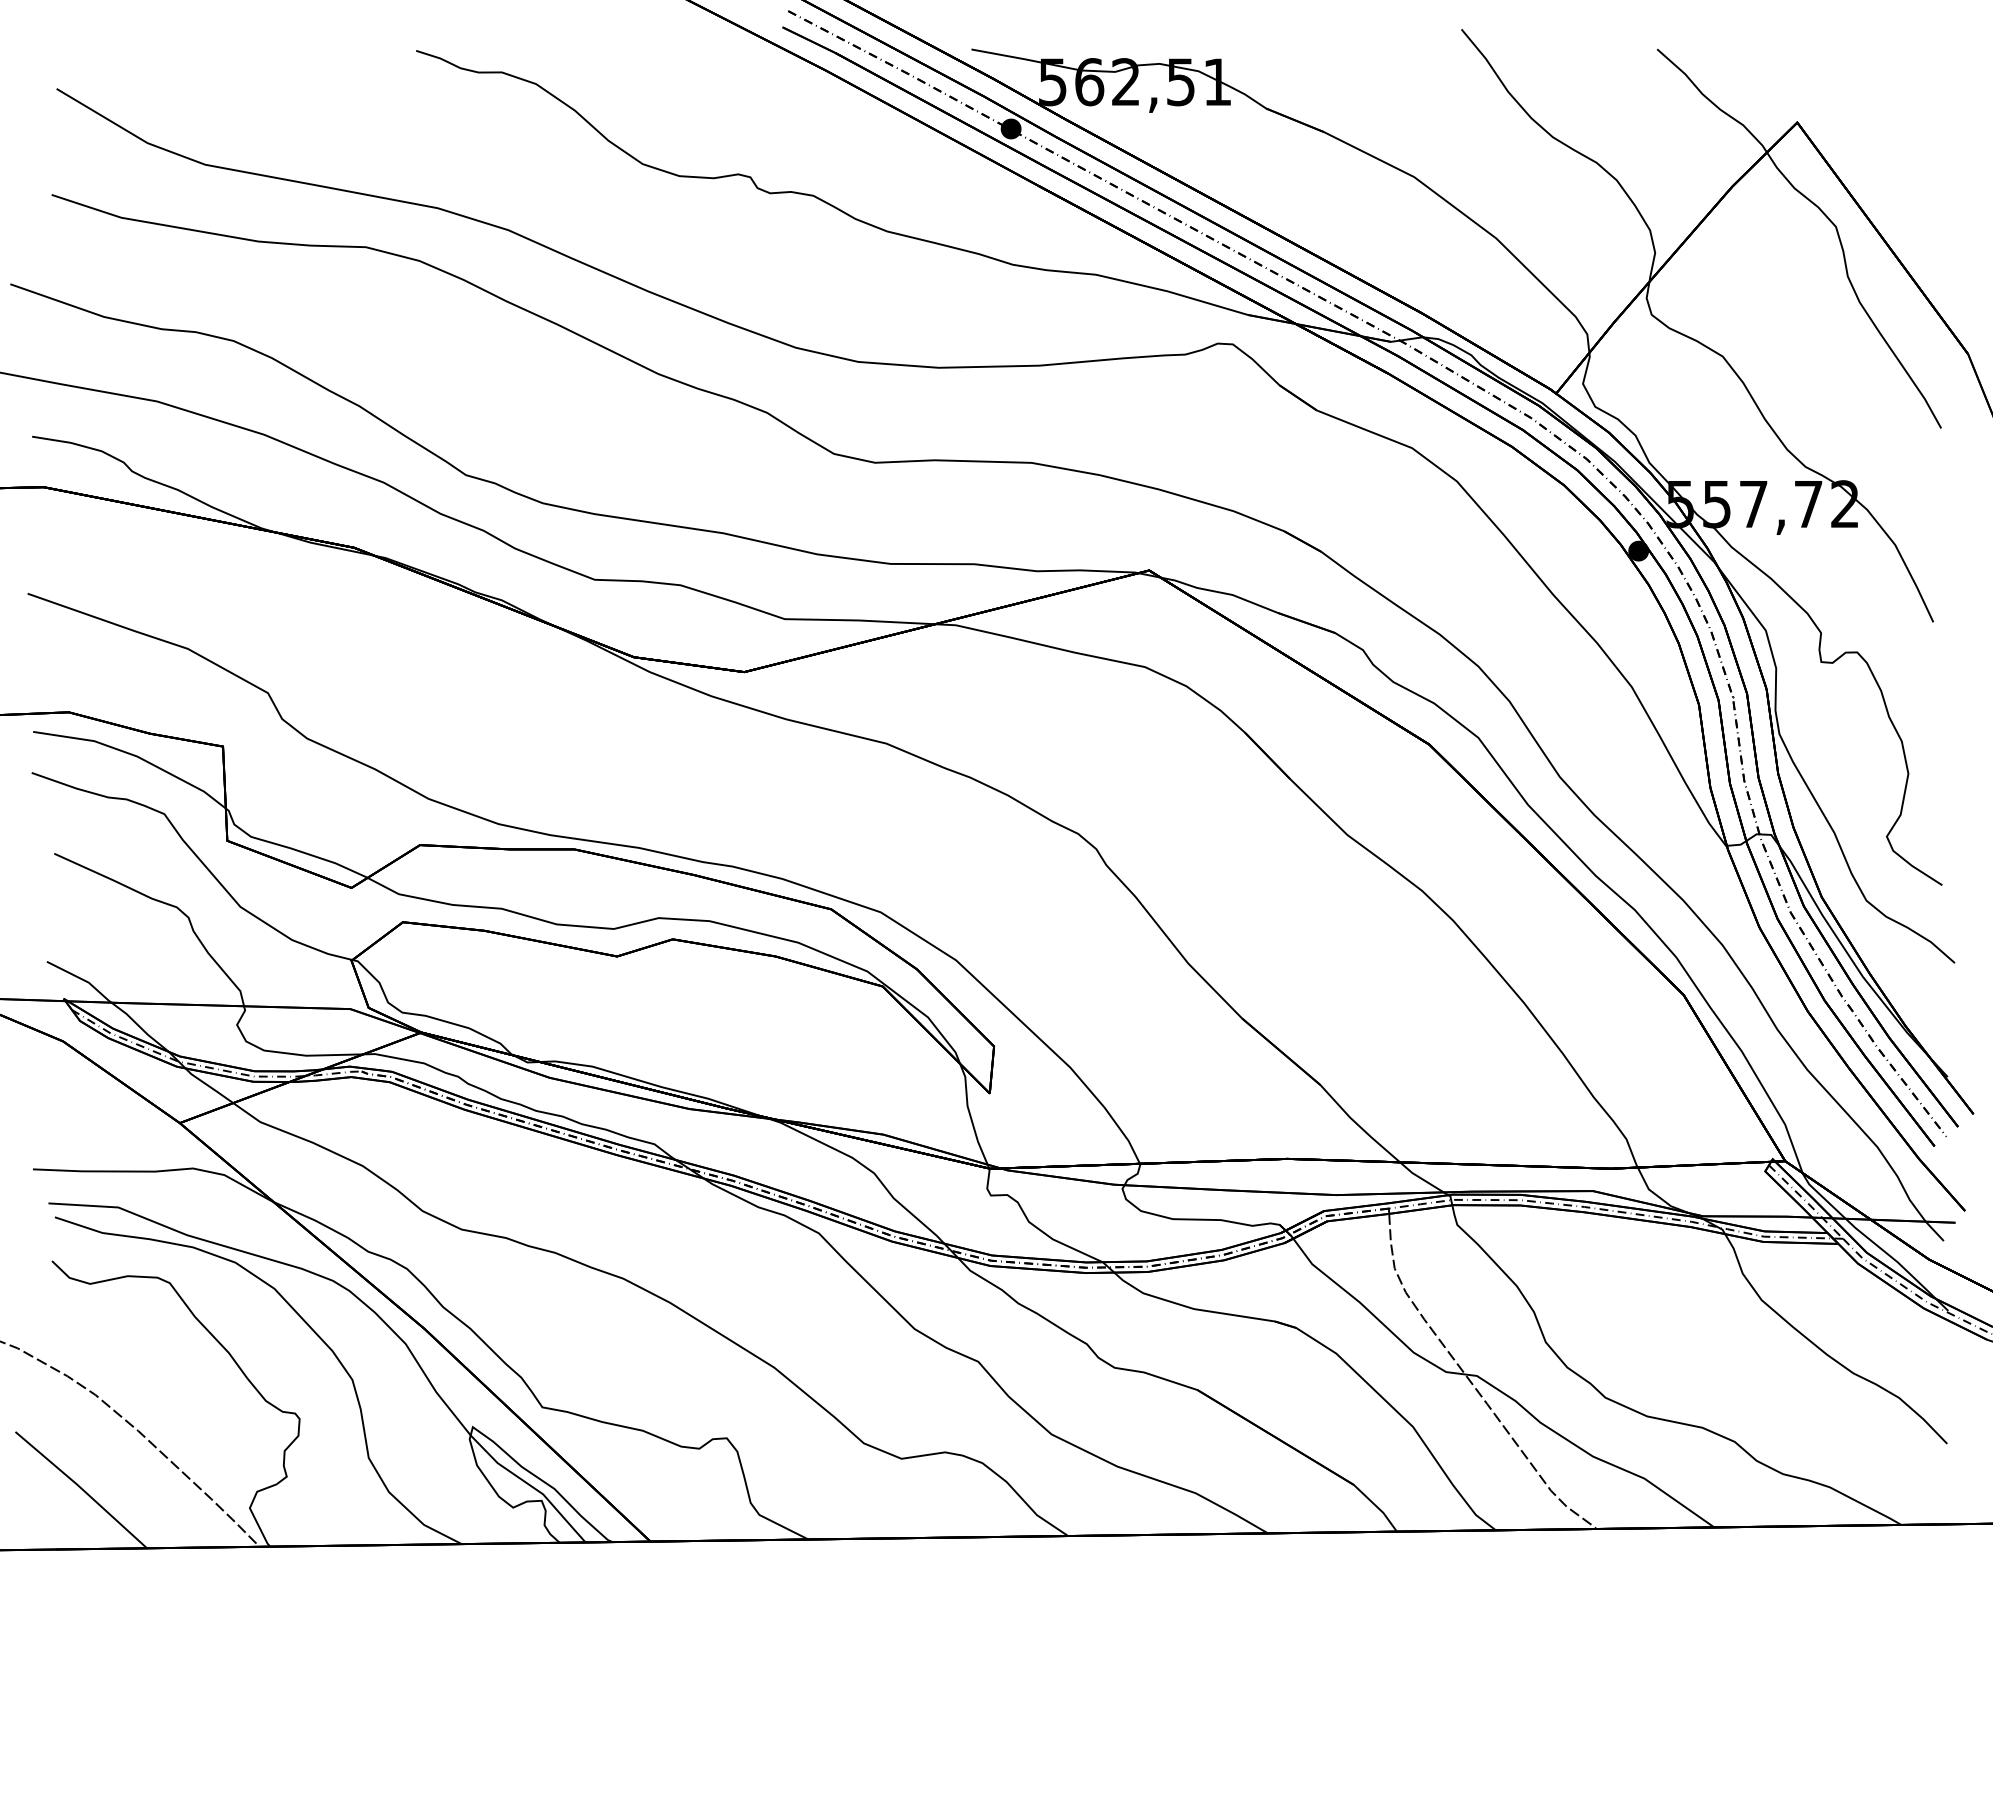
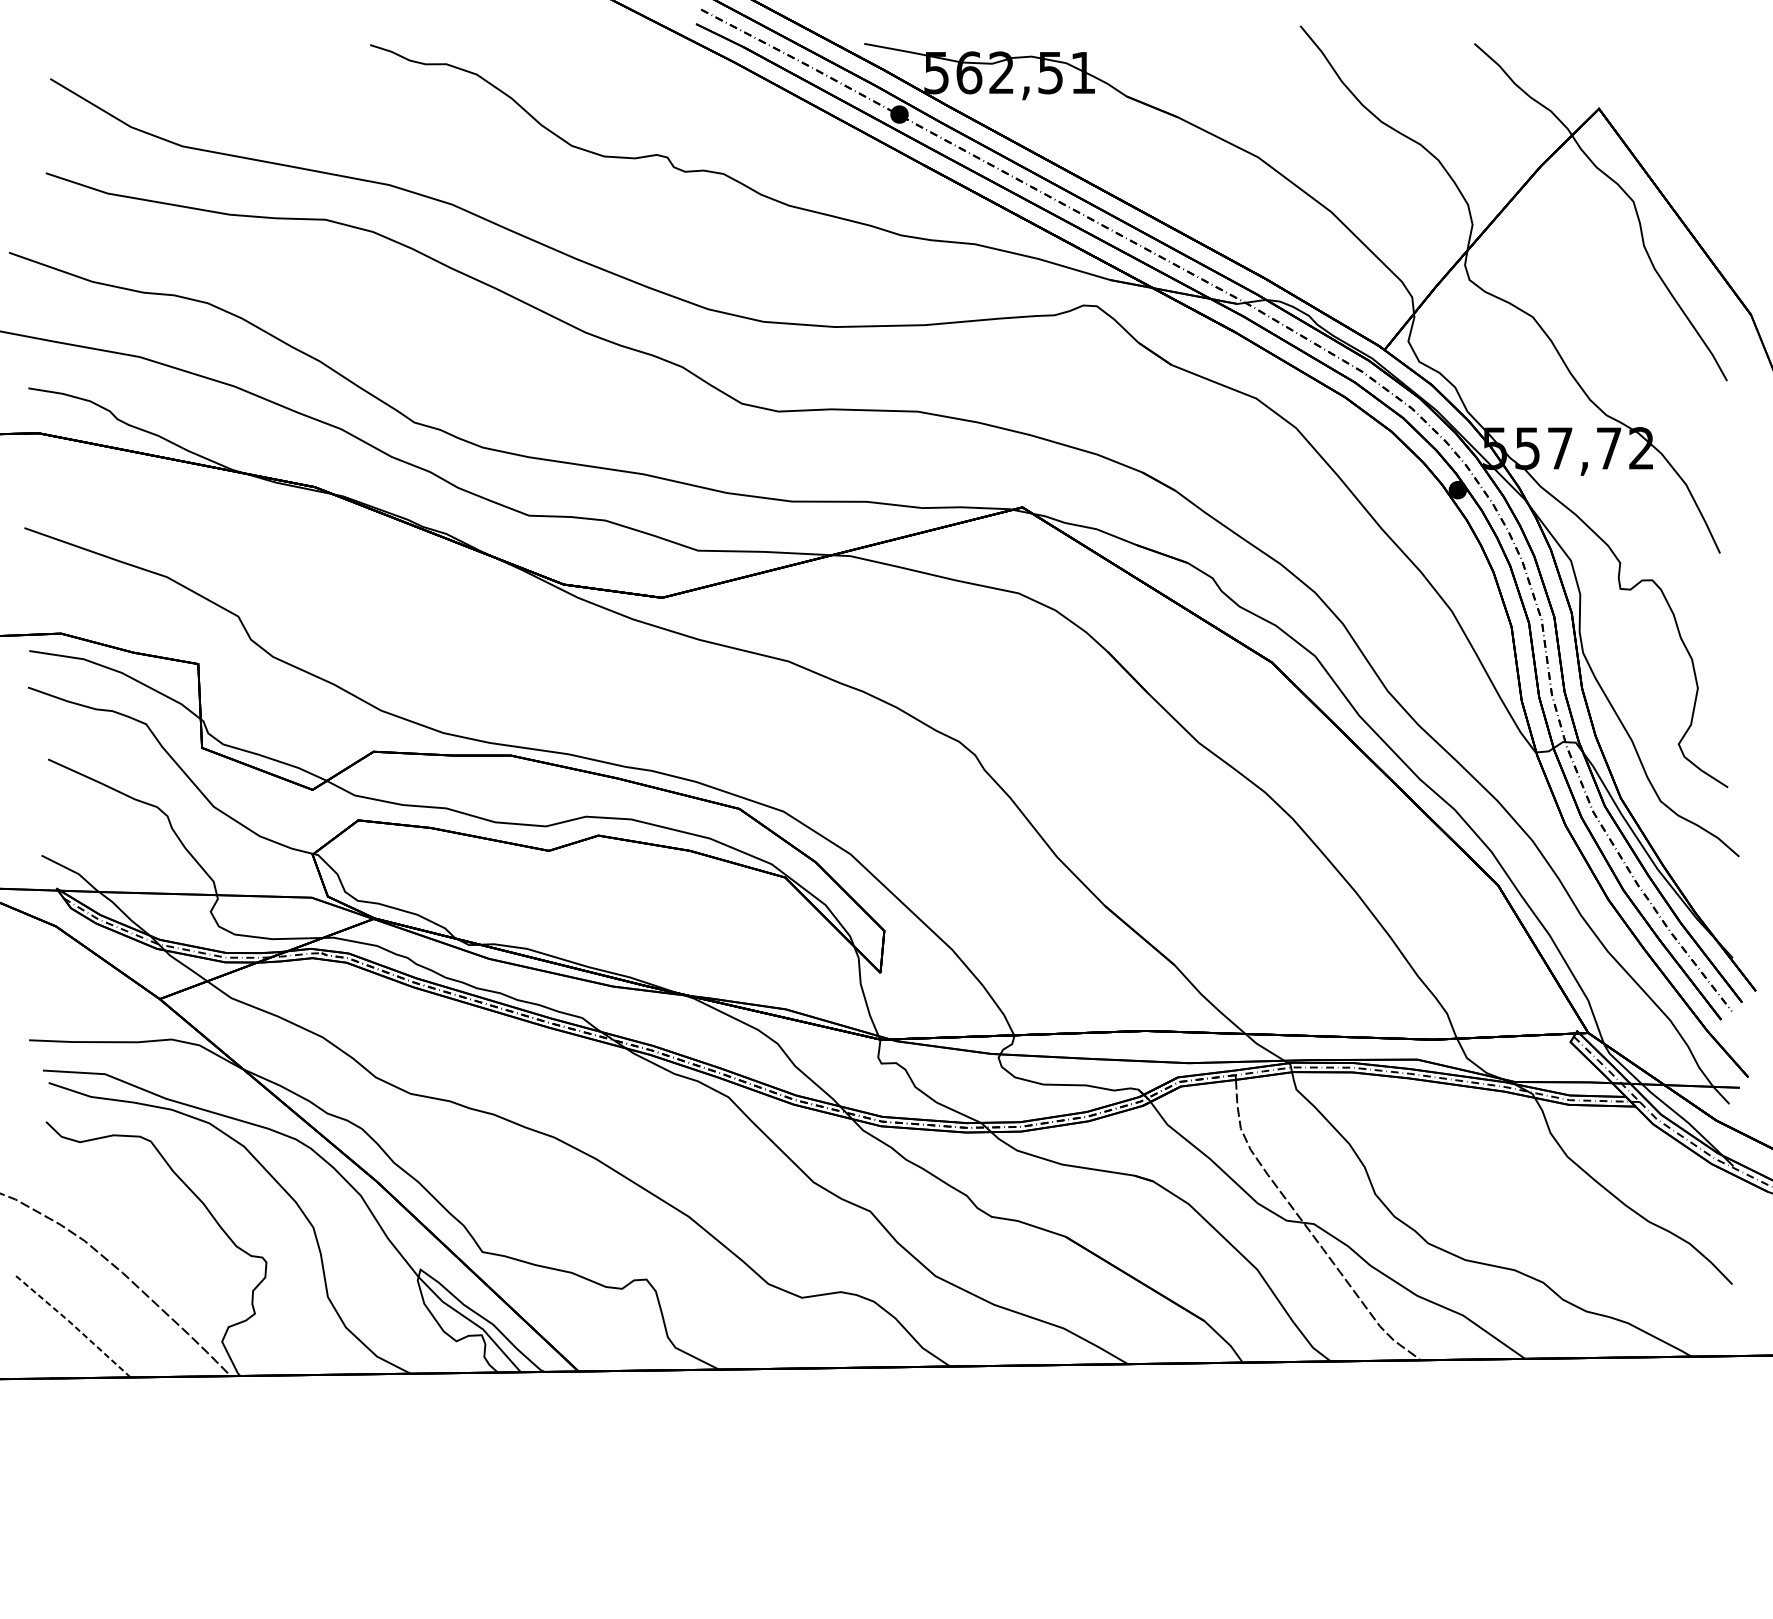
line: (81, 1488) -> (72, 1324), solid -> dashed

